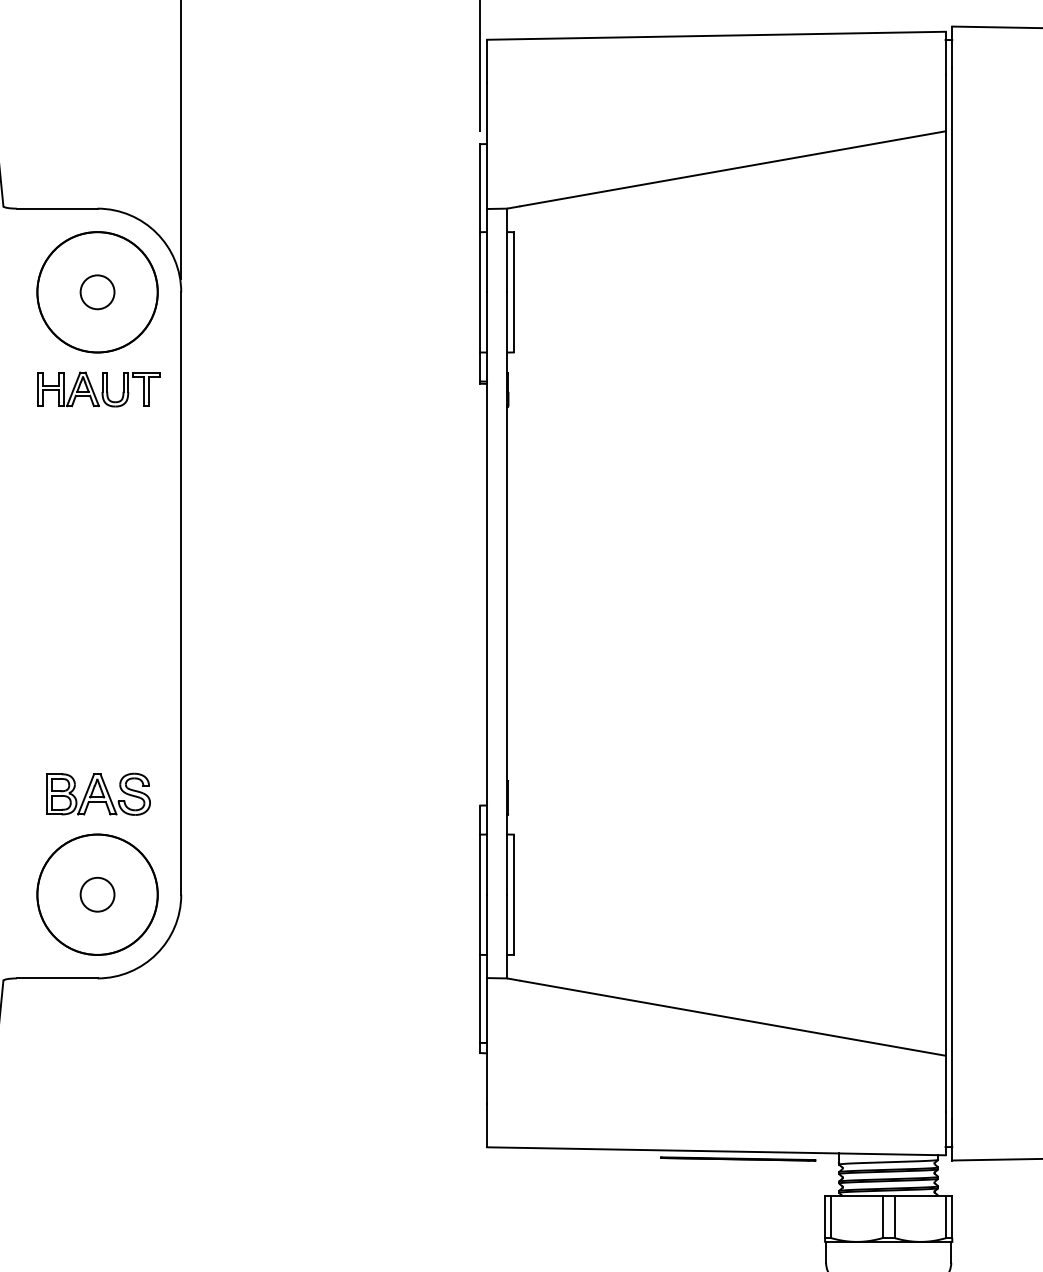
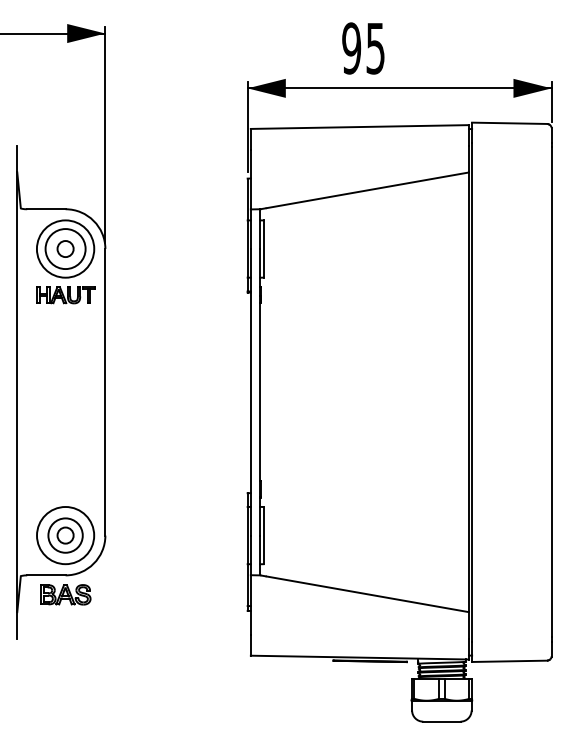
circle: (97, 291) -> (65, 248), size x0.7
part: (97, 793) -> (65, 594), moved
circle: (97, 894) -> (65, 535), size x0.6

